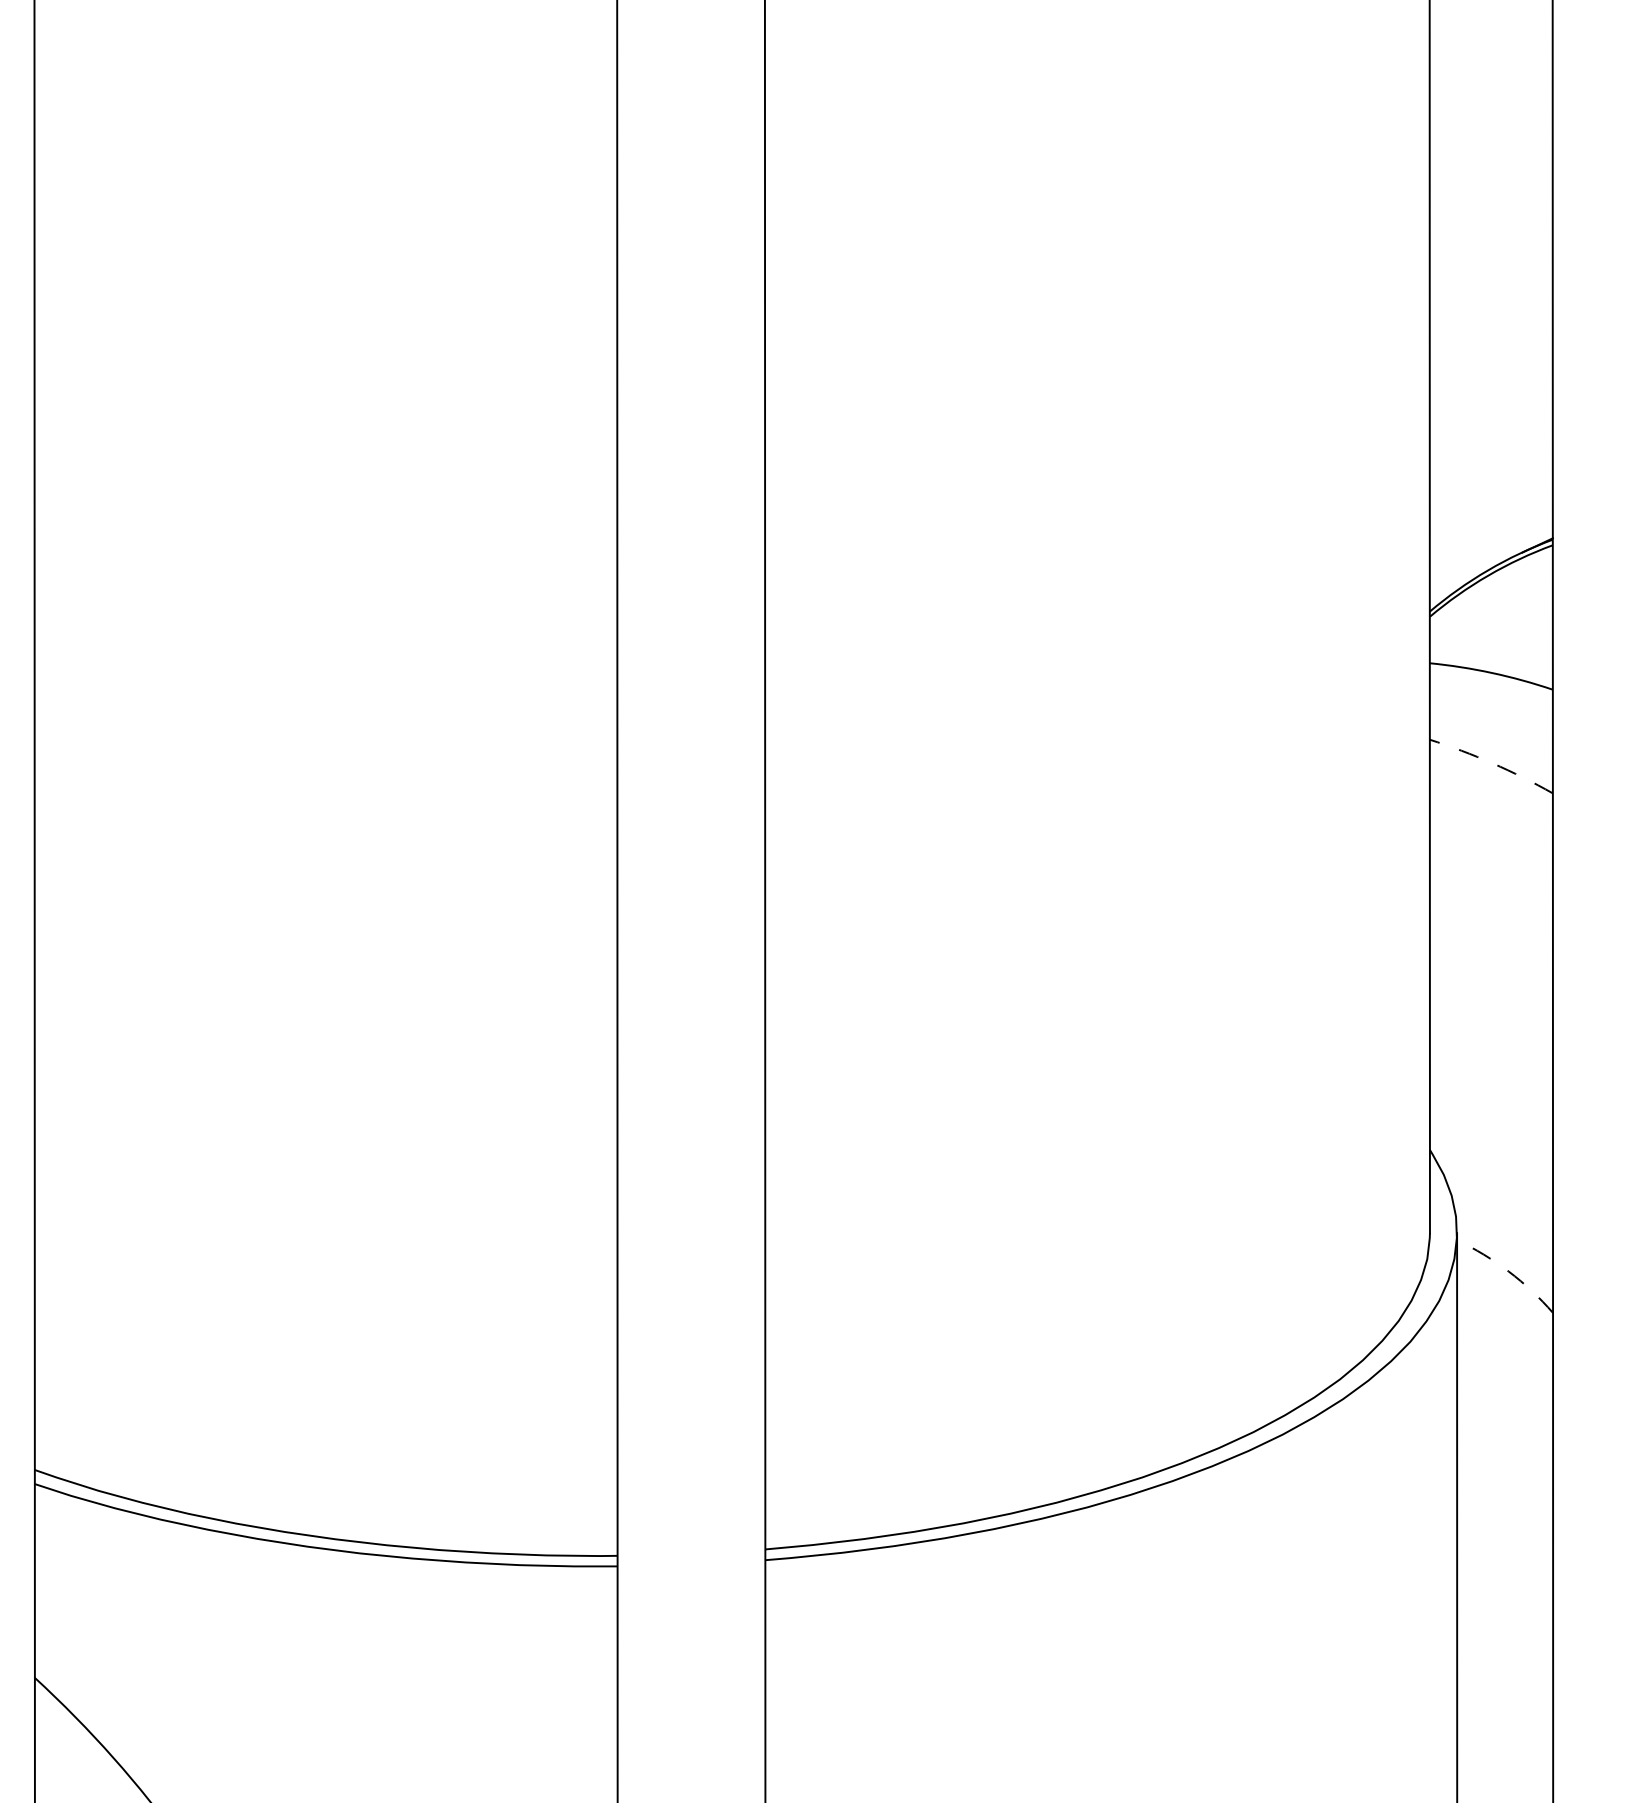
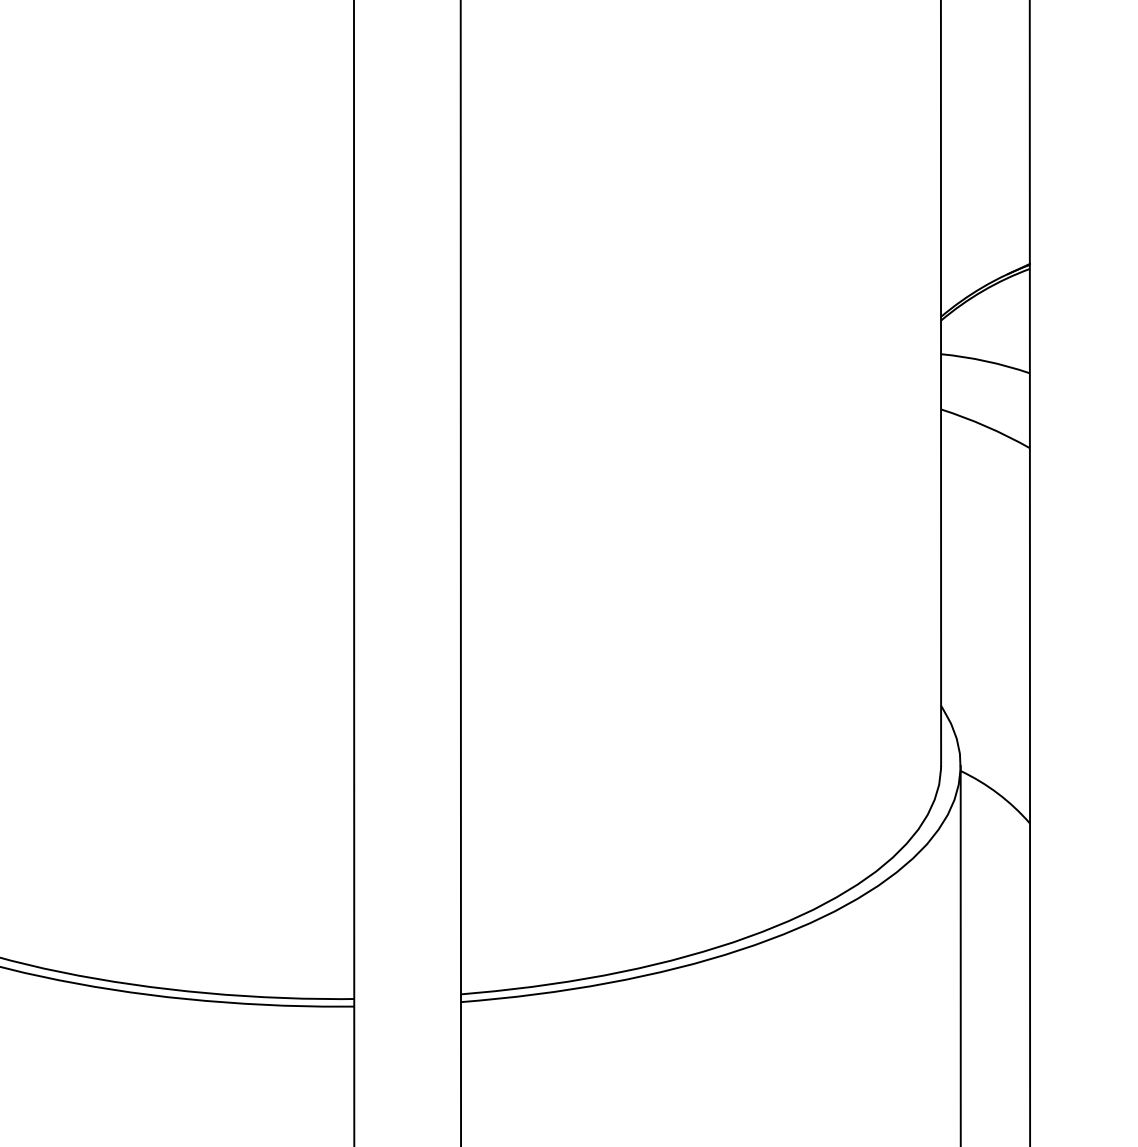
arc: (1492, 763) -> (986, 426), dashed -> solid
arc: (1508, 1271) -> (997, 793), dashed -> solid

